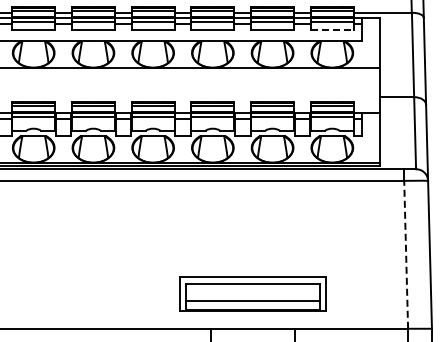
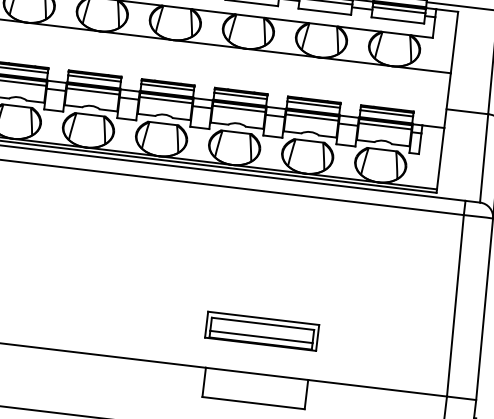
line: (332, 30) -> (398, 20), dashed -> solid
line: (406, 254) -> (455, 305), dashed -> solid
part: (252, 293) -> (261, 330), size x0.62

